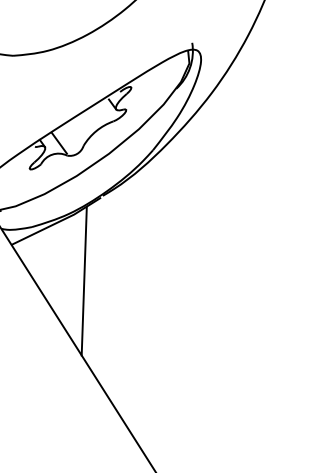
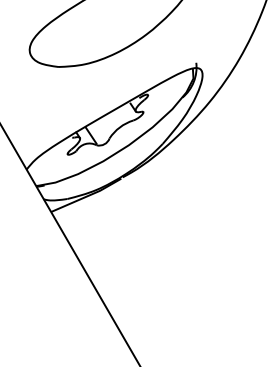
line: (83, 281) -> (105, 242), removed

